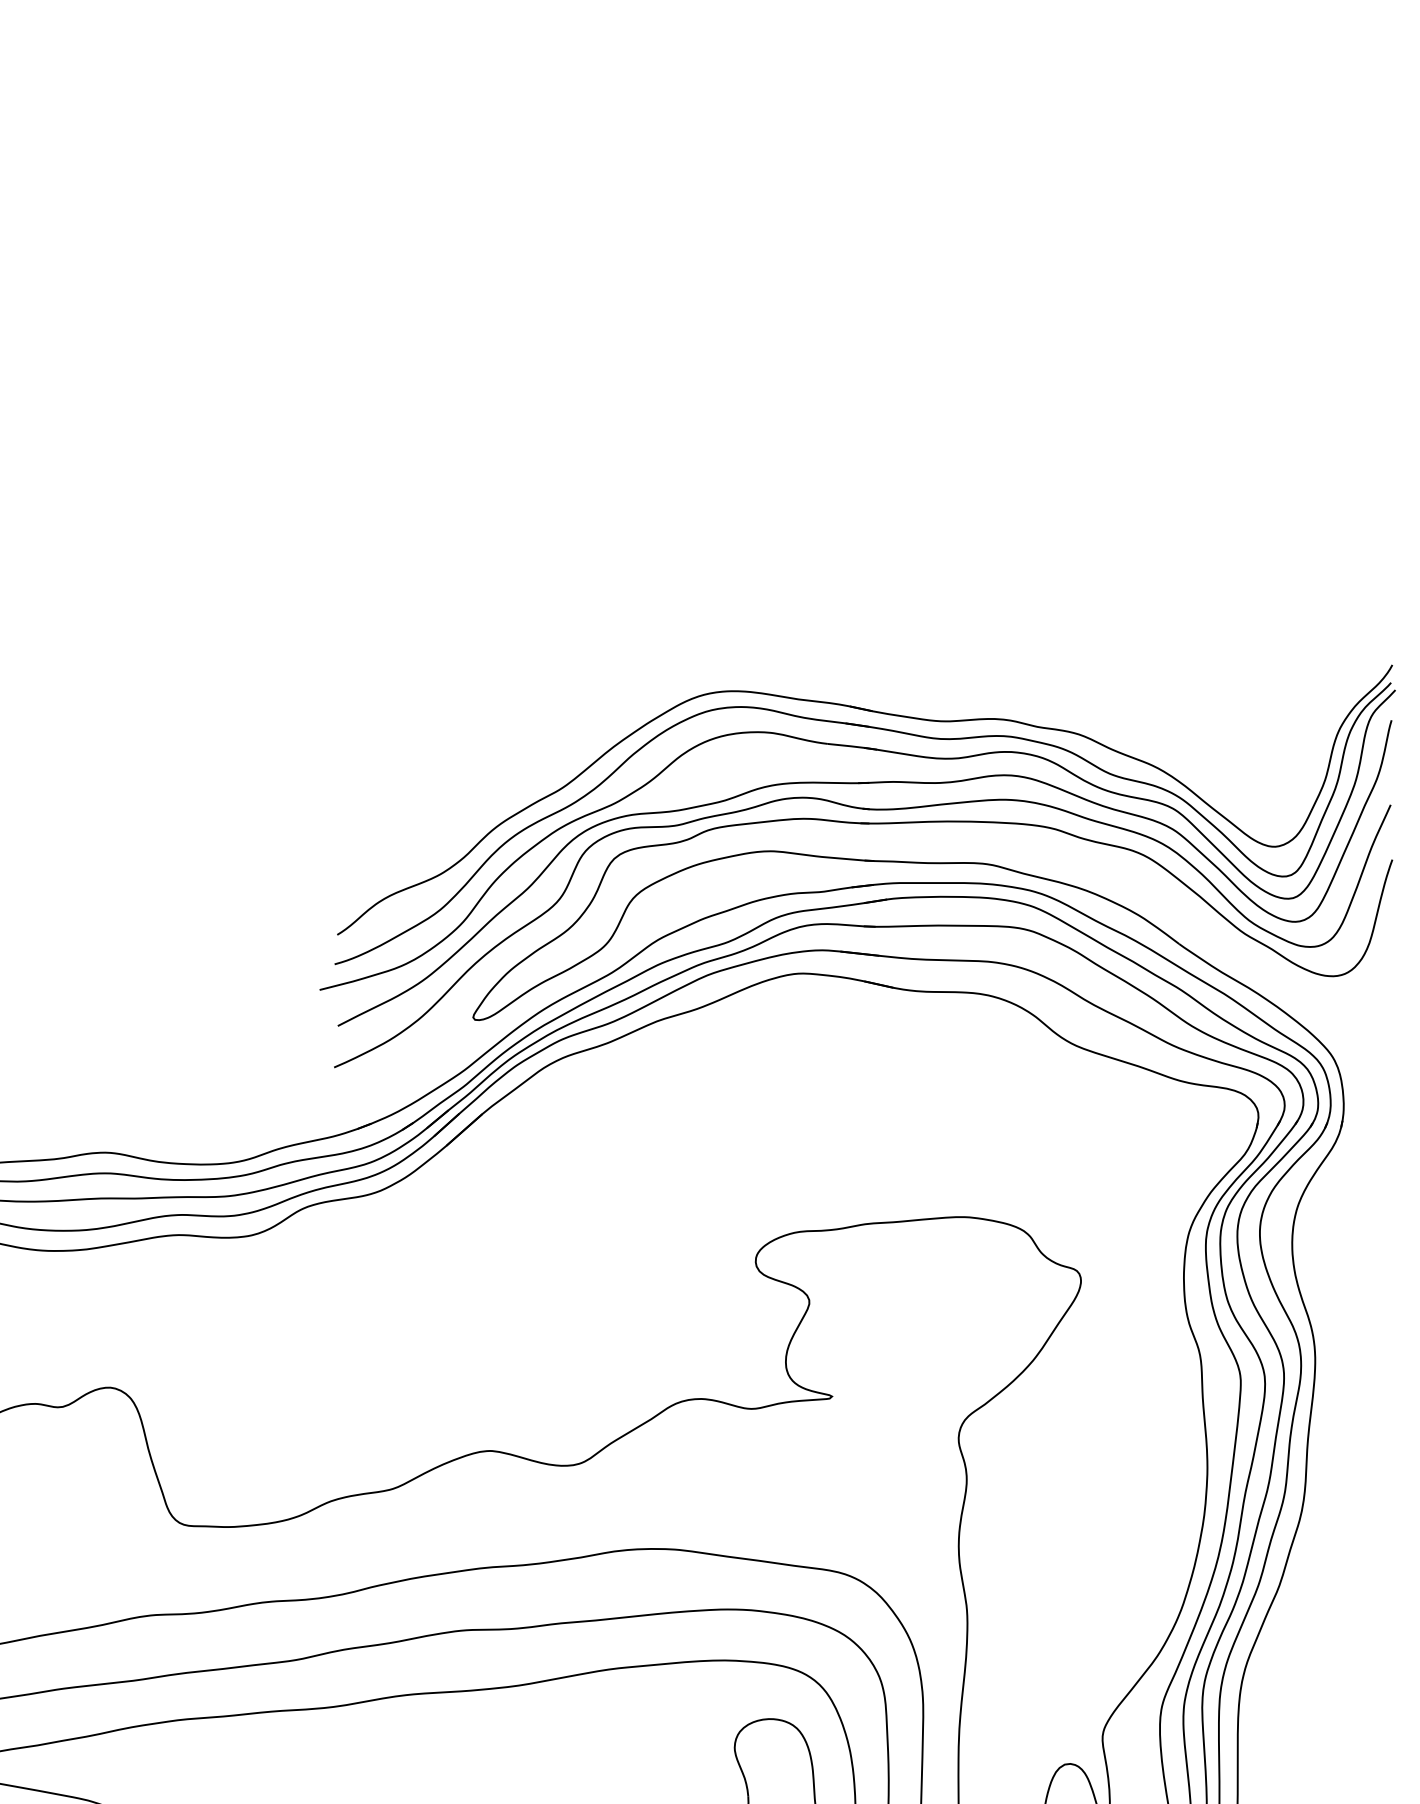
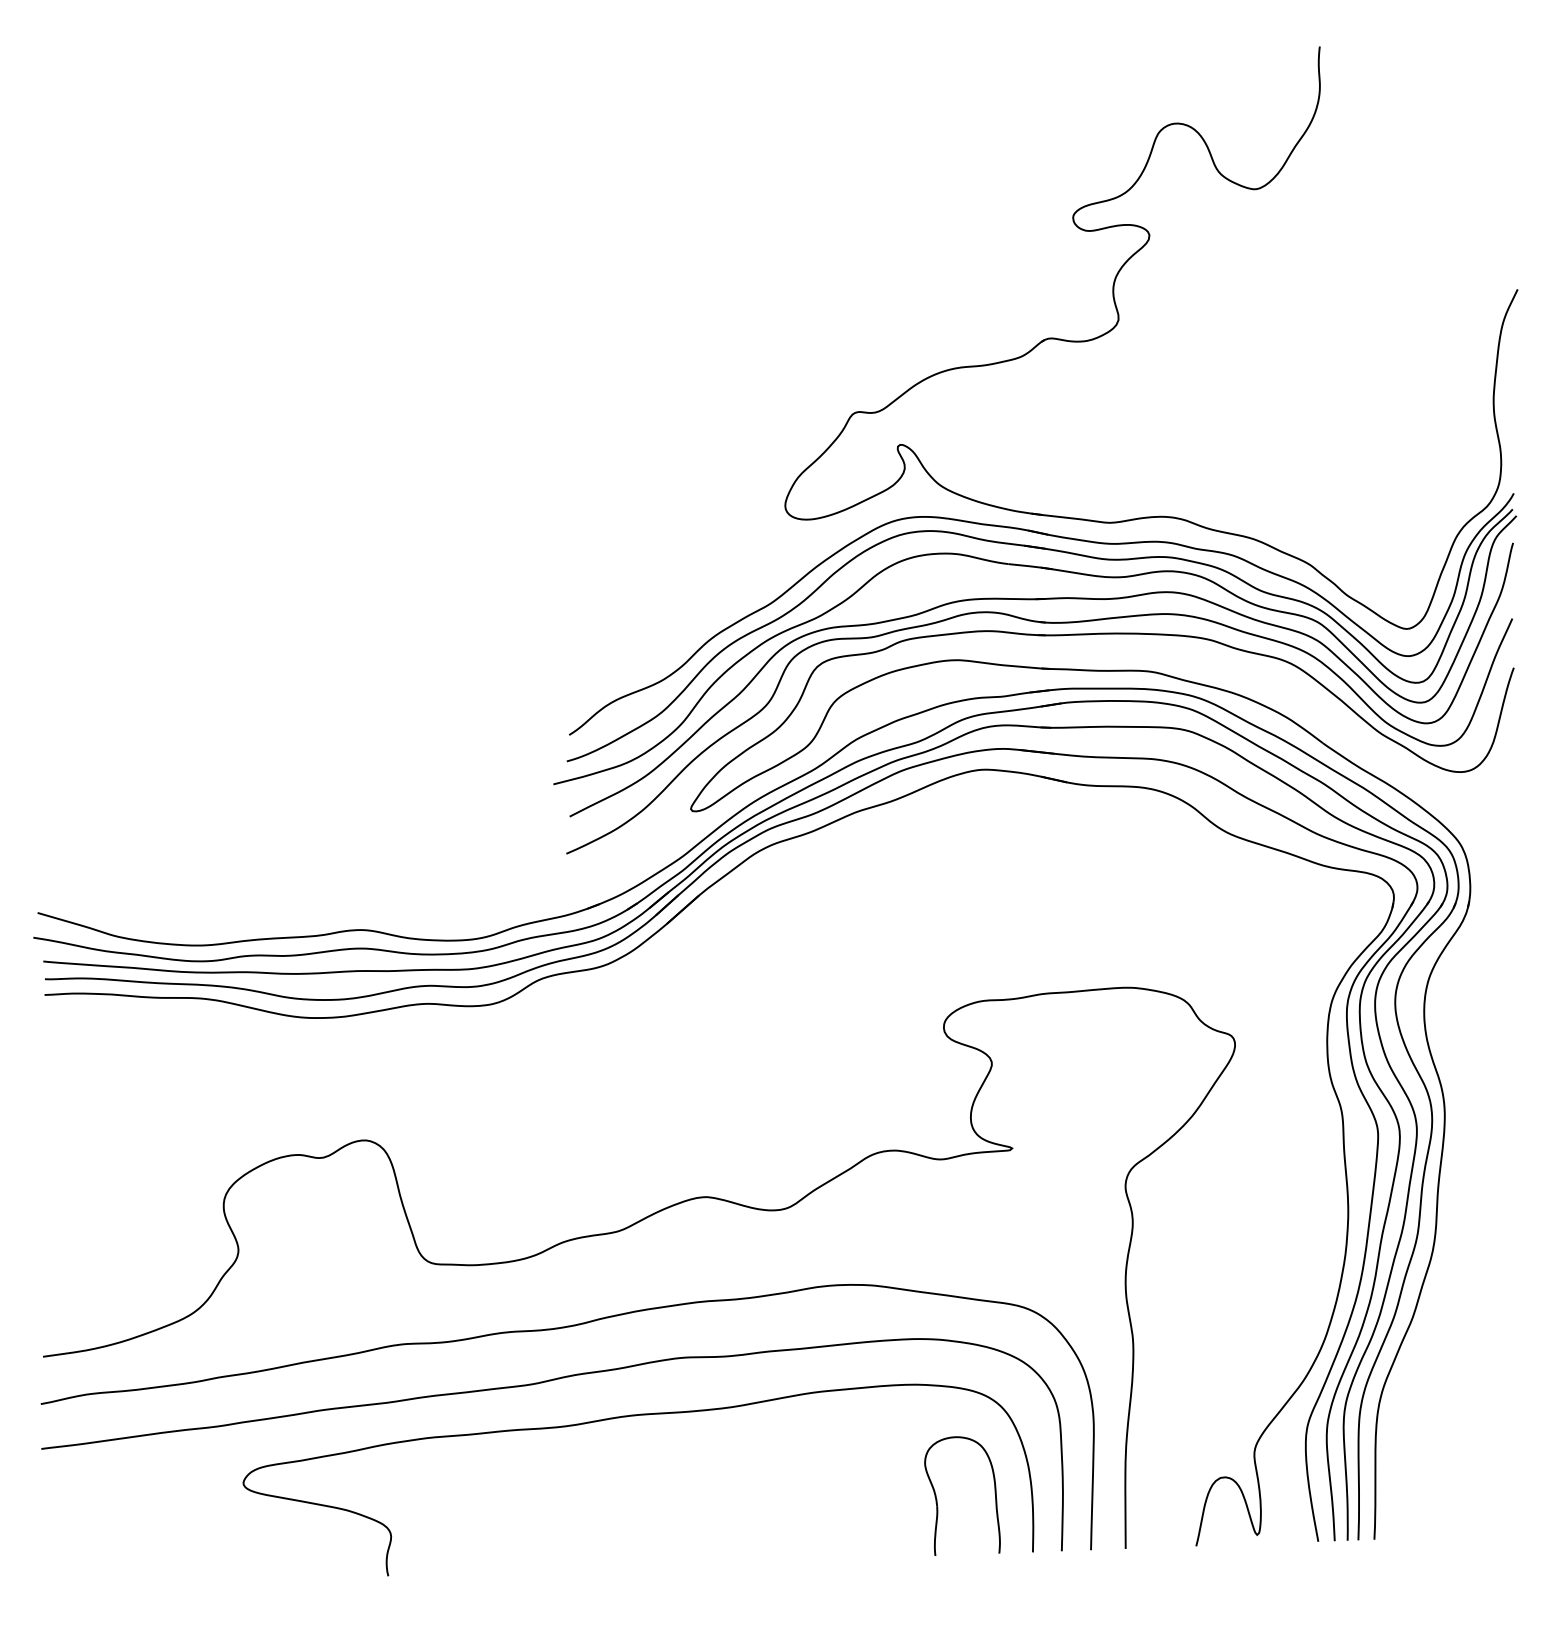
part: (950, 475) -> (1118, 323), added

